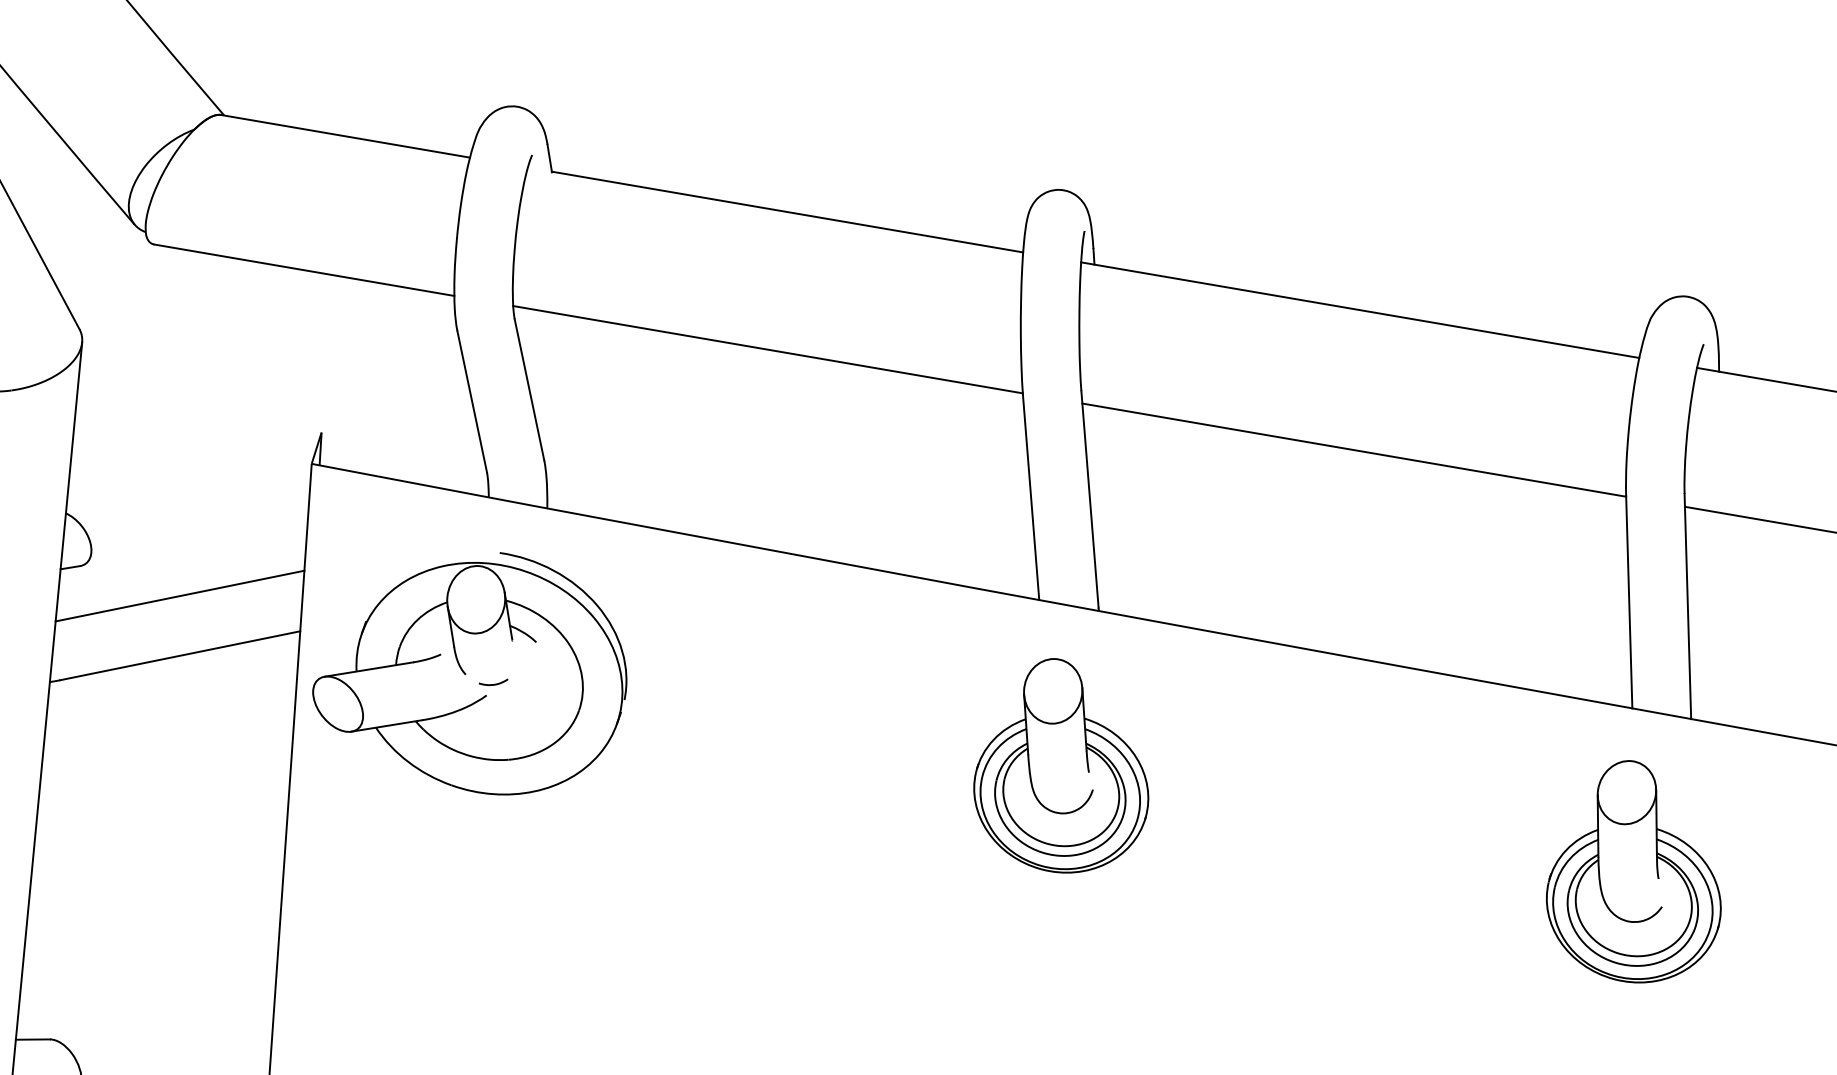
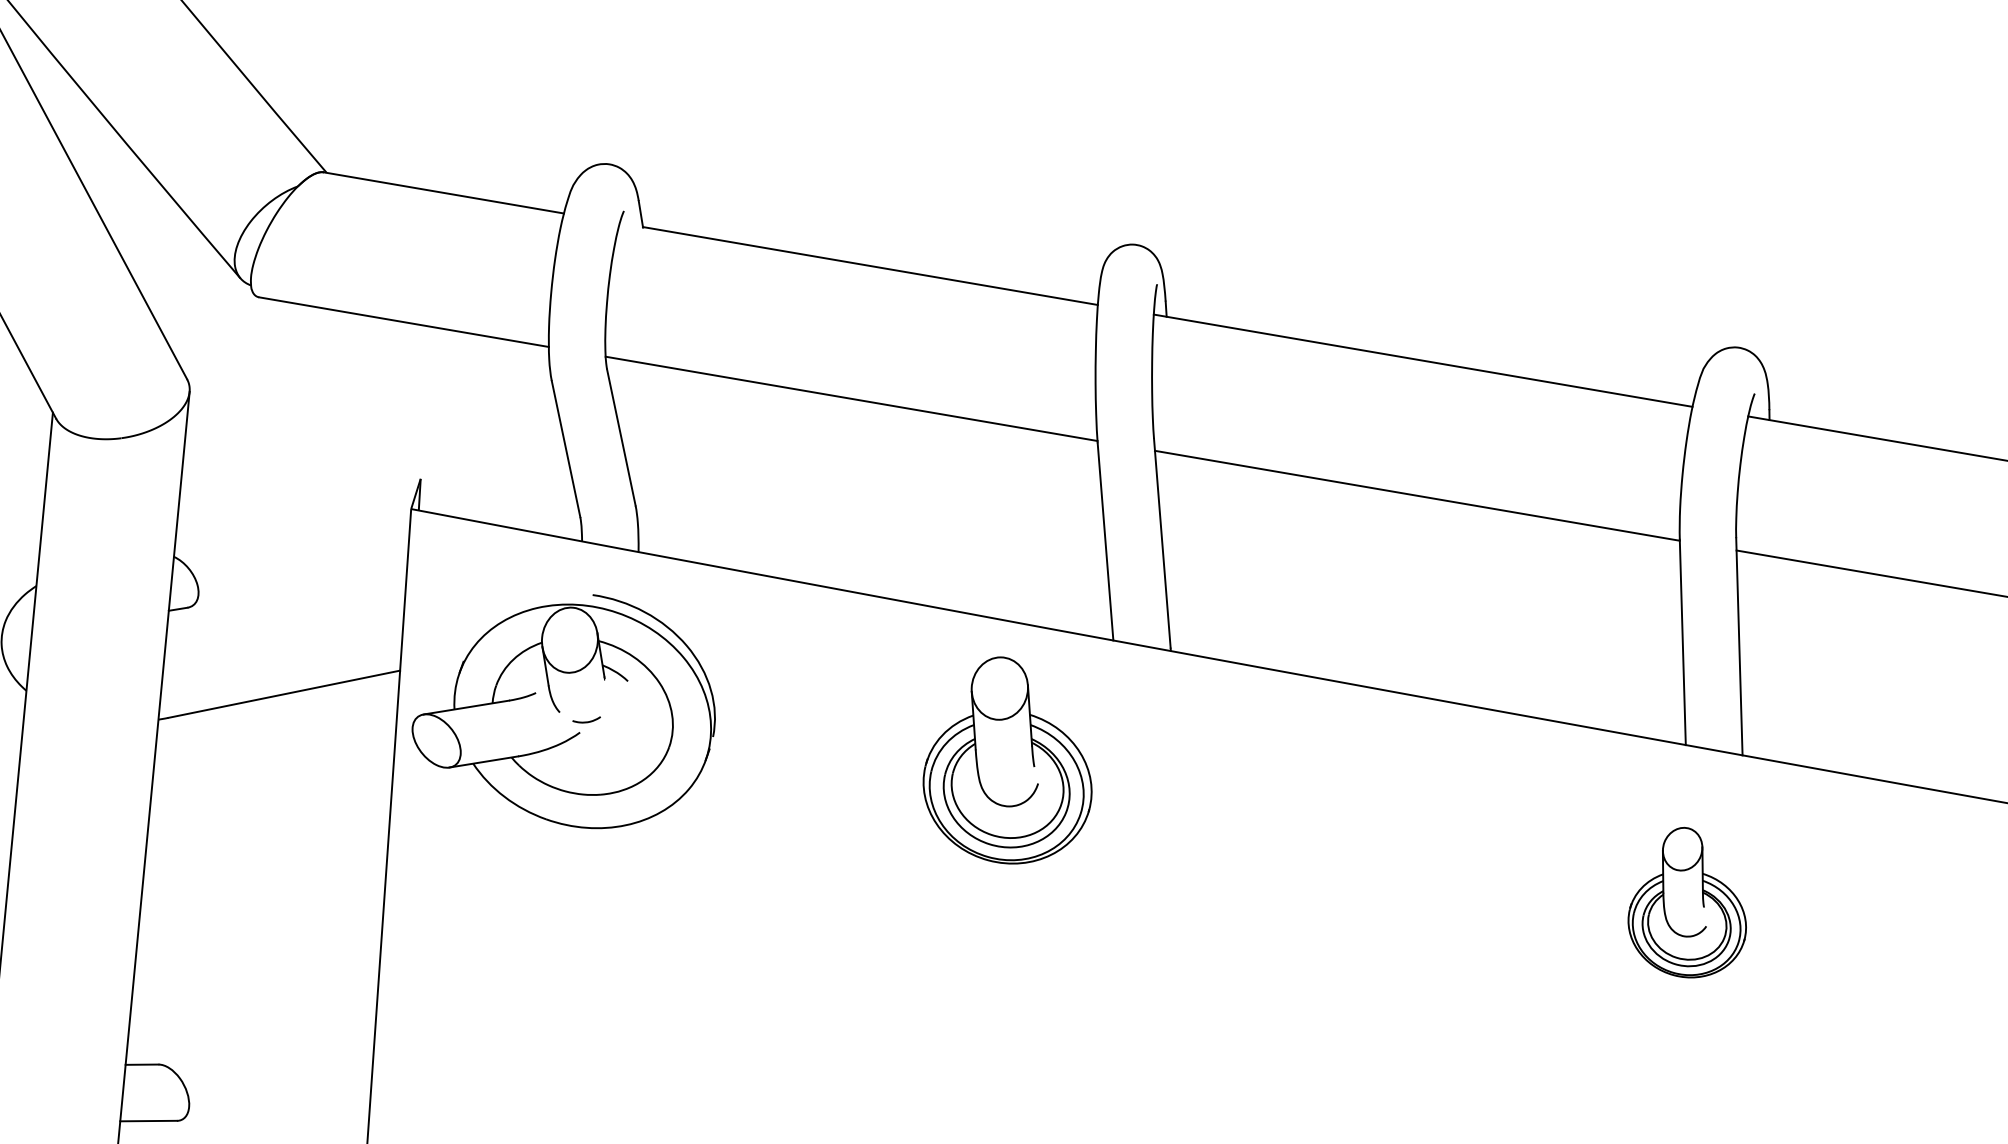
line: (180, 595) -> (284, 636), removed
part: (1061, 765) -> (1007, 760), moved
part: (1634, 871) -> (1687, 902), size x0.7

